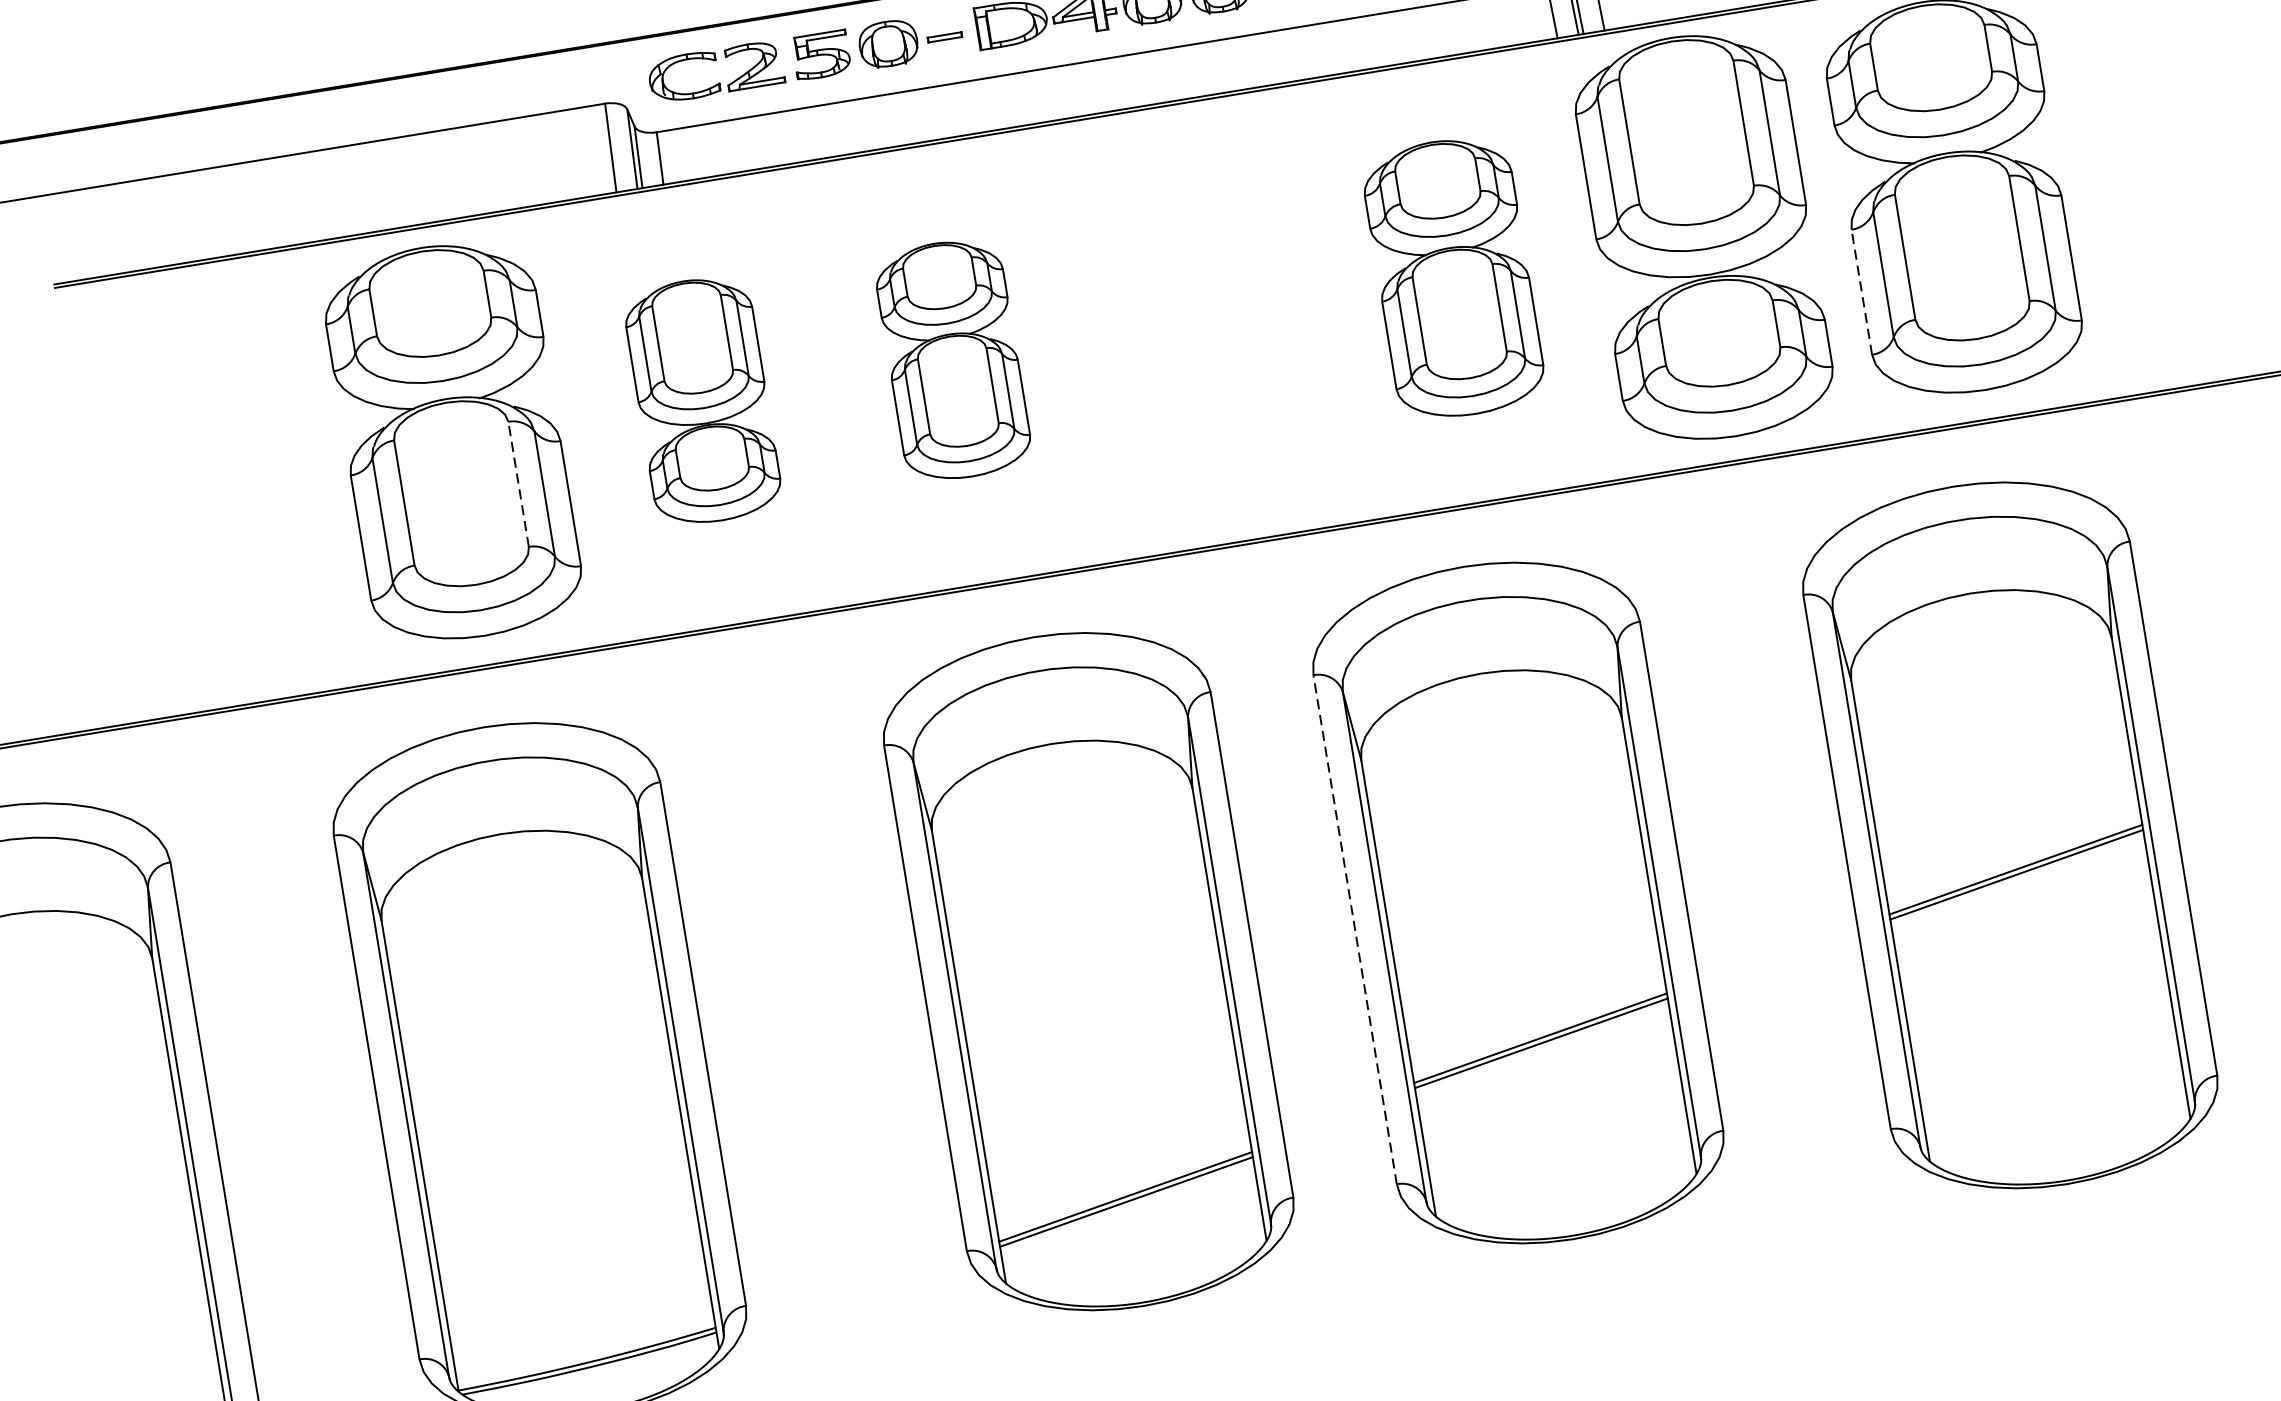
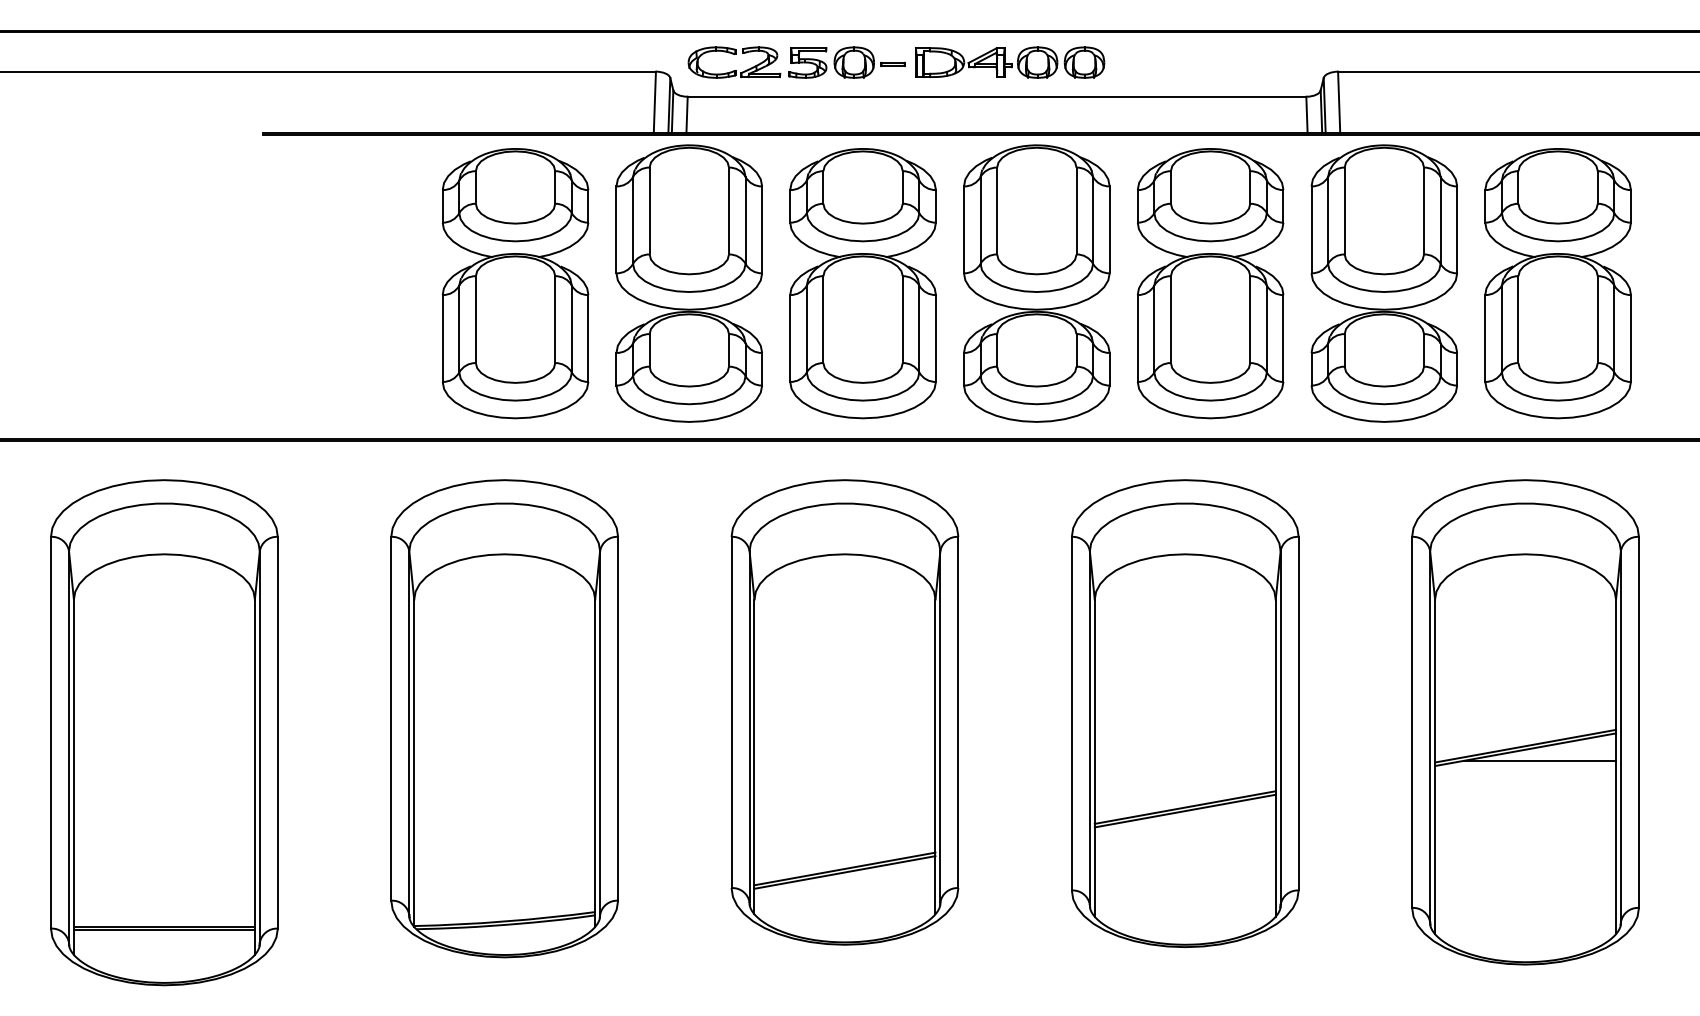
part: (1453, 277) -> (1210, 283), size x1.43
line: (1861, 290) -> (1485, 337), dashed -> solid
part: (1202, 318) -> (1036, 283), added
part: (952, 359) -> (862, 283), size x1.67
part: (701, 400) -> (688, 283), size x1.67
line: (518, 484) -> (555, 319), dashed -> solid
line: (2040, 886) -> (1540, 760), added
line: (1354, 929) -> (1071, 713), dashed -> solid
part: (1088, 971) -> (844, 712), moved

